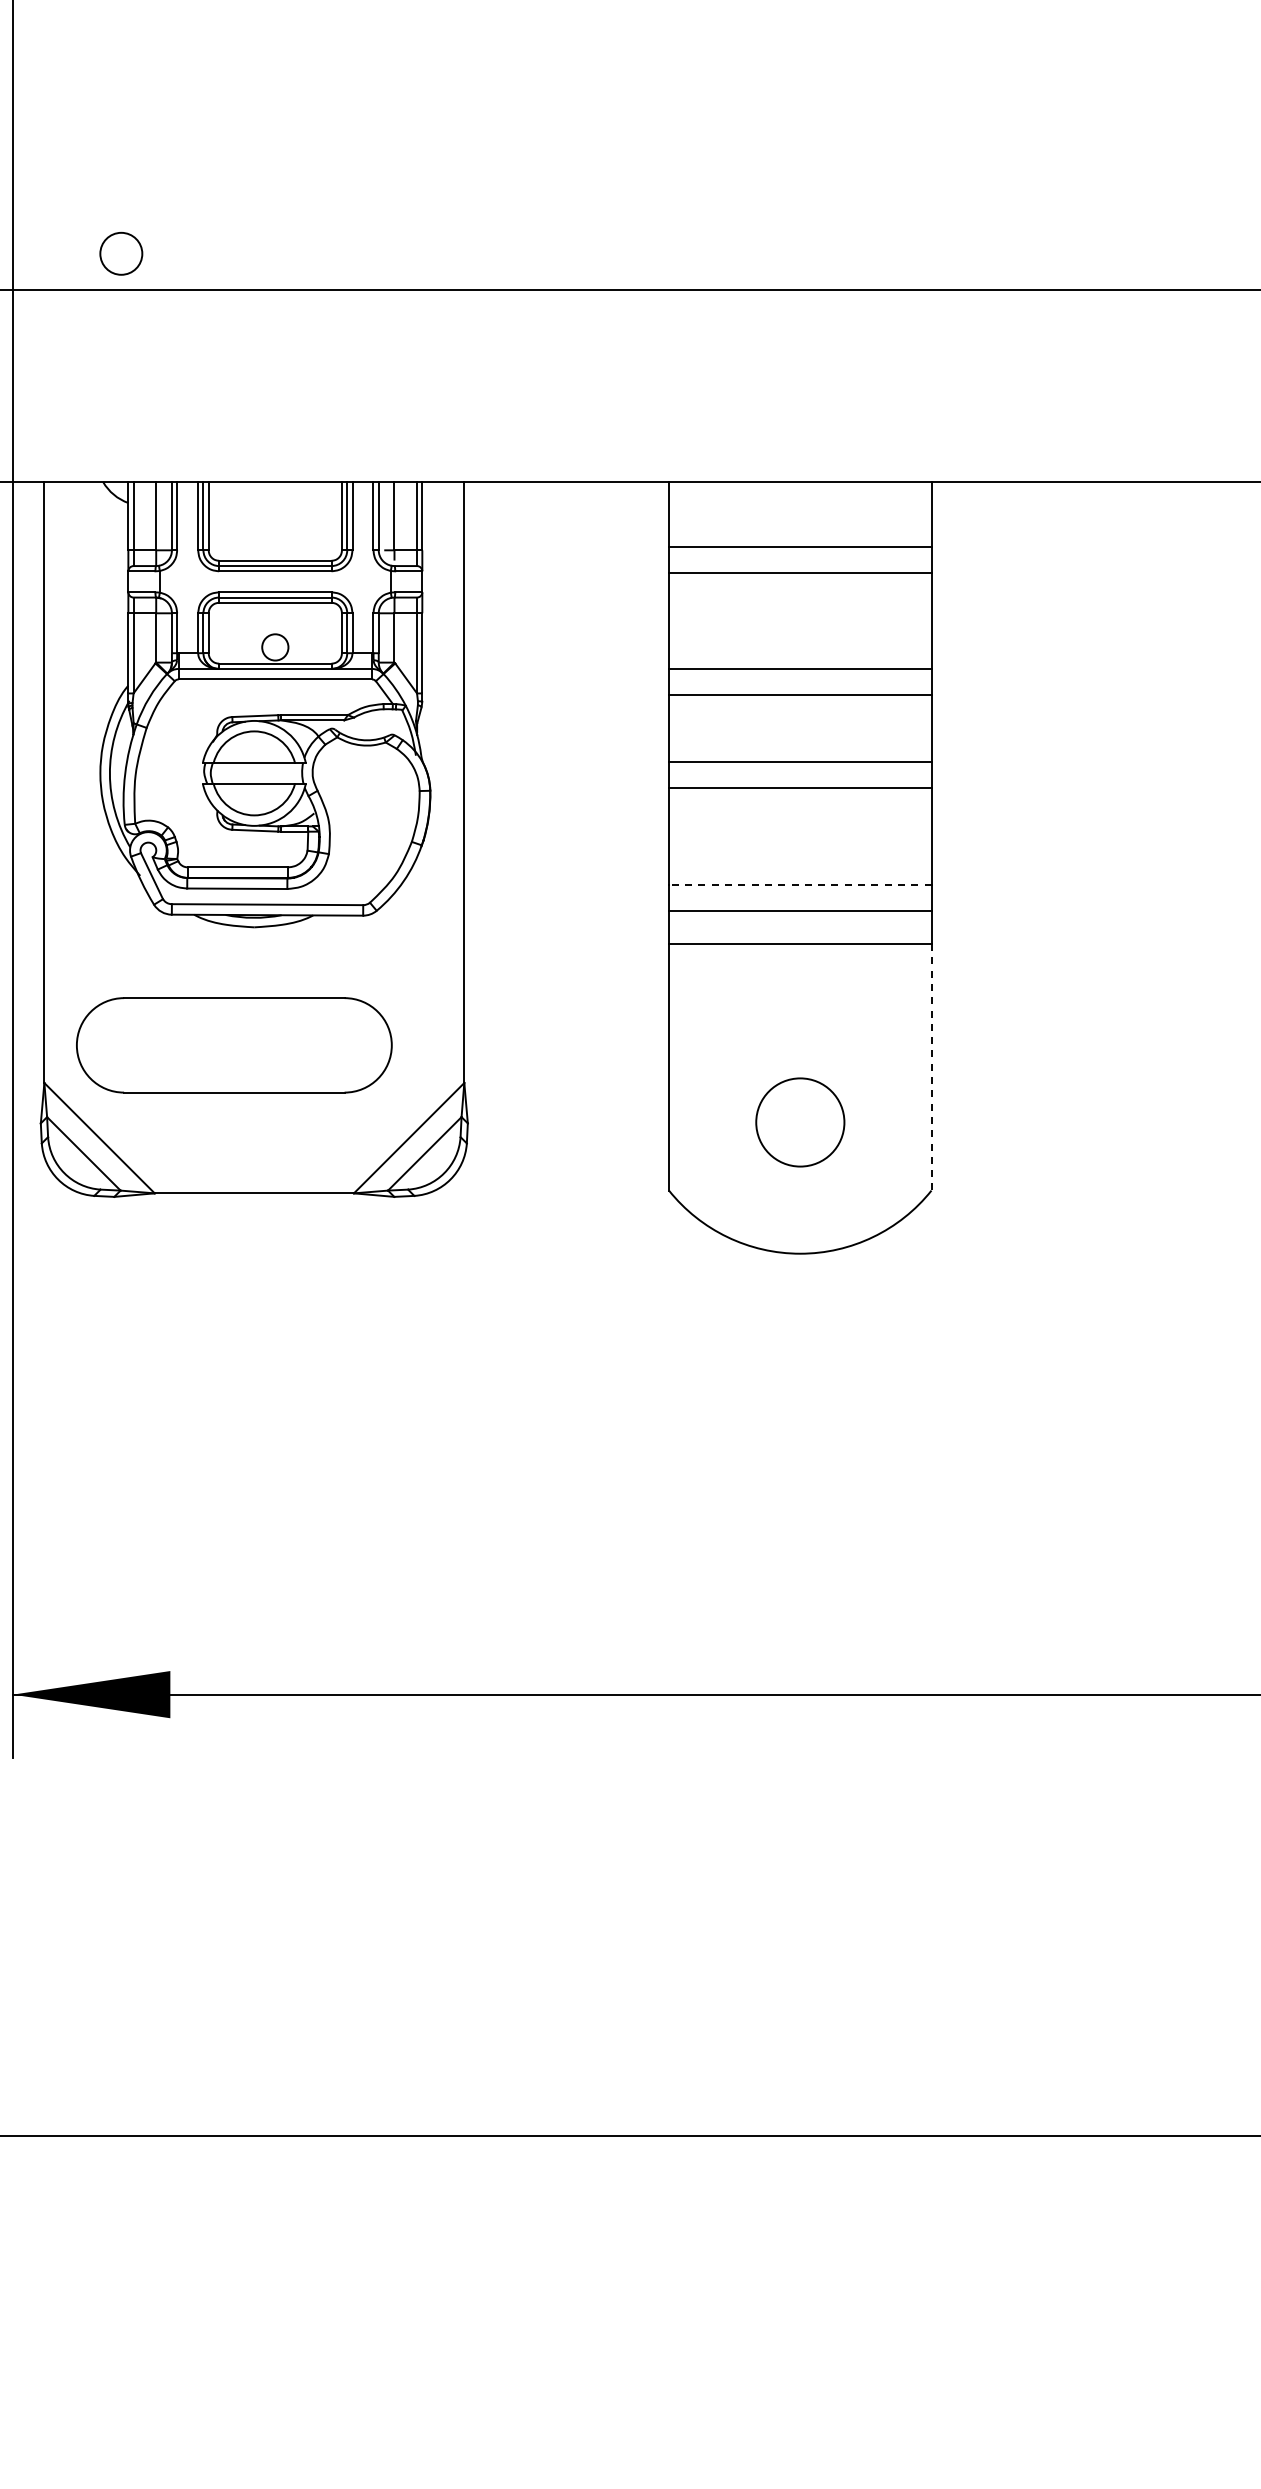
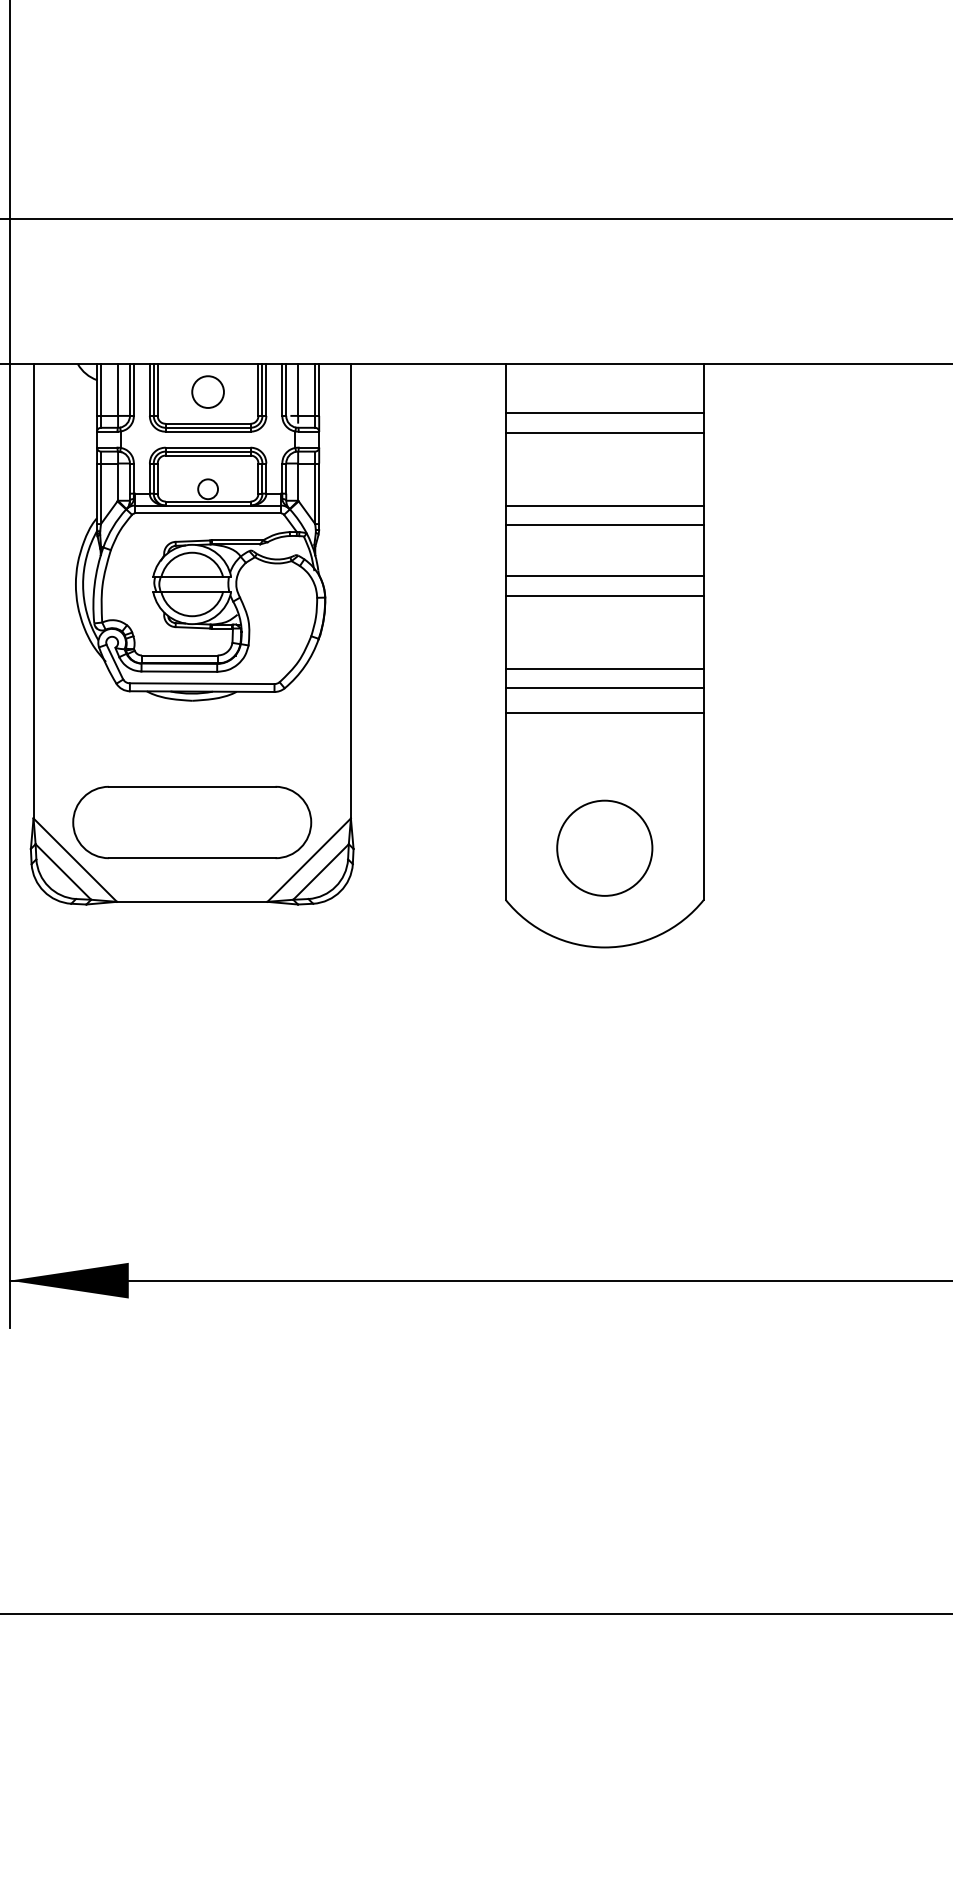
circle: (121, 253) -> (208, 391), moved
line: (799, 884) -> (604, 668), dashed -> solid
part: (234, 1045) -> (192, 822), moved
line: (931, 1067) -> (703, 806), dashed -> solid
circle: (800, 1122) -> (604, 848), size x1.43

